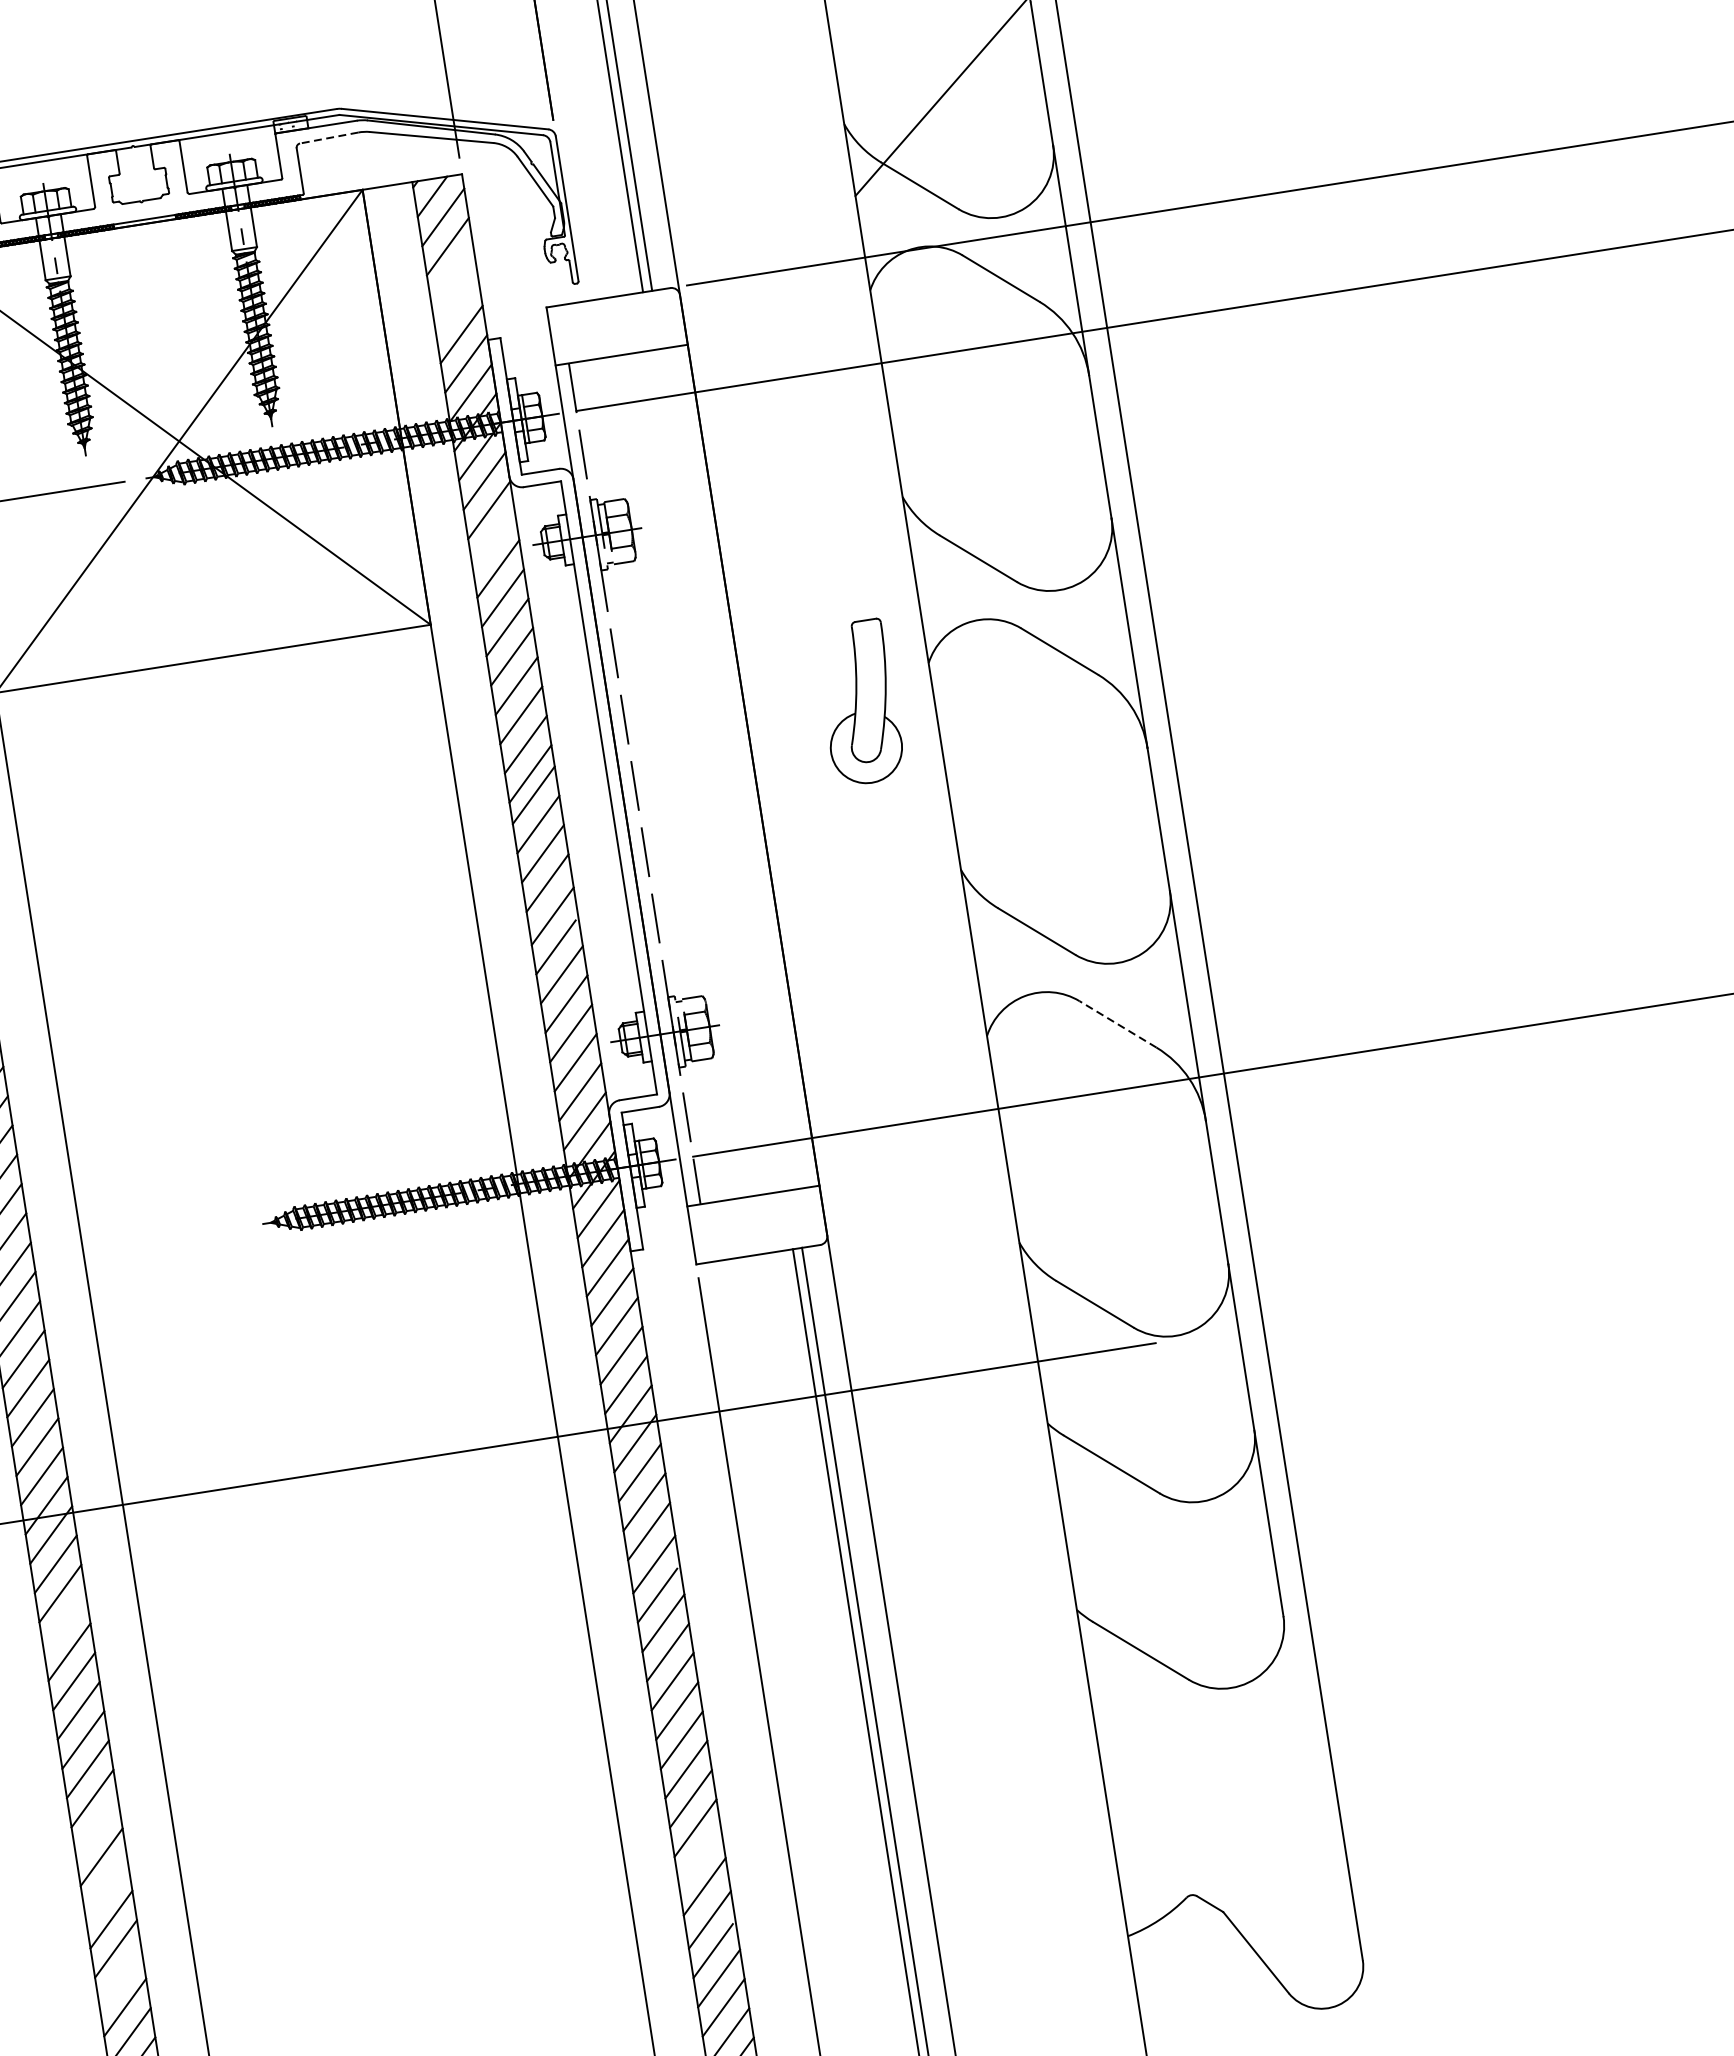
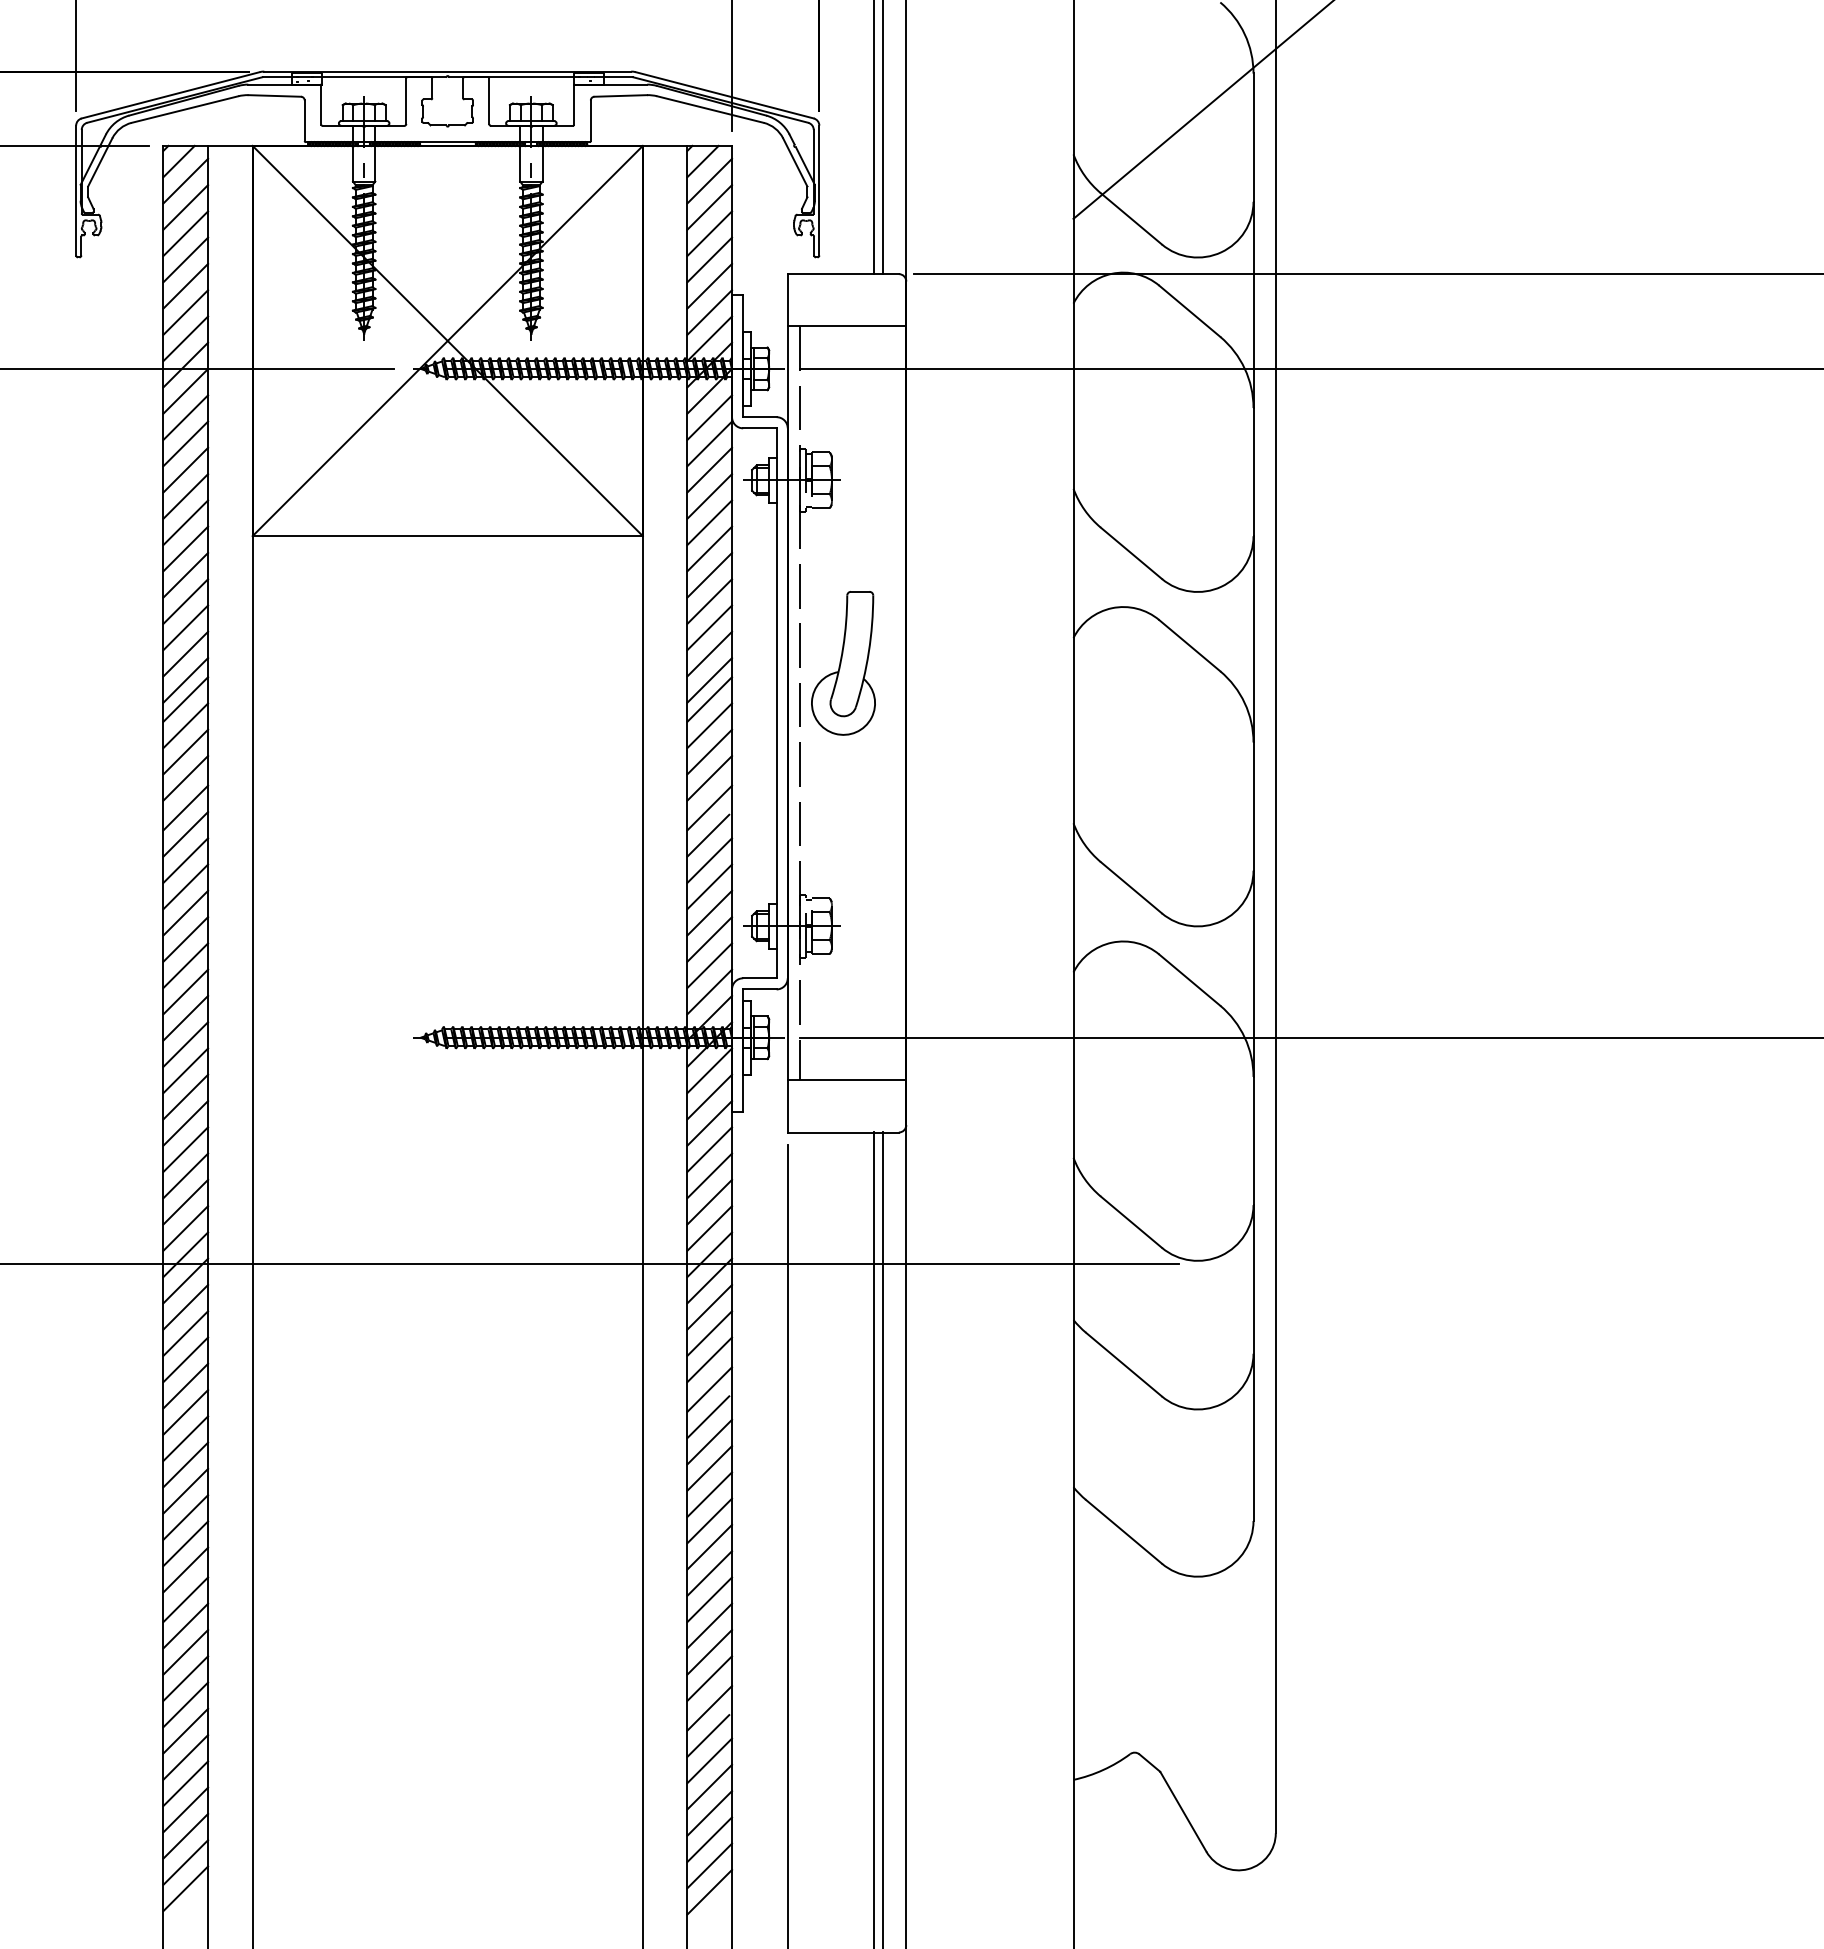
line: (328, 137) -> (620, 95), dashed -> solid
line: (452, 275) -> (709, 233), added
line: (456, 304) -> (709, 259), added
line: (493, 538) -> (709, 469), added
part: (859, 703) -> (843, 663), moved
line: (1117, 1024) -> (1189, 980), dashed -> solid
line: (64, 1622) -> (185, 1359), added
line: (96, 1827) -> (185, 1543), added
line: (699, 1857) -> (709, 1652), added
line: (106, 1890) -> (185, 1599), added
line: (120, 1978) -> (185, 1678), added

